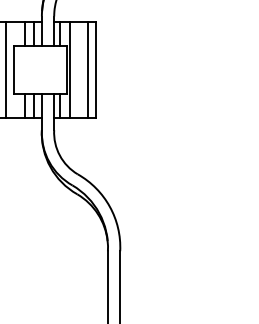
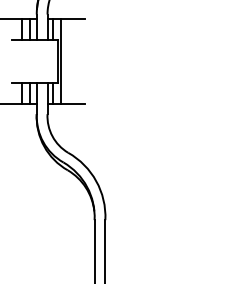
line: (5, 69) -> (4, 60), removed
line: (13, 69) -> (11, 60), removed
line: (88, 69) -> (77, 60), removed
line: (96, 69) -> (84, 60), removed

